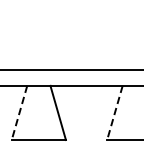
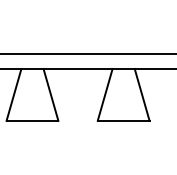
line: (20, 112) -> (14, 94), dashed -> solid
line: (115, 112) -> (105, 94), dashed -> solid

